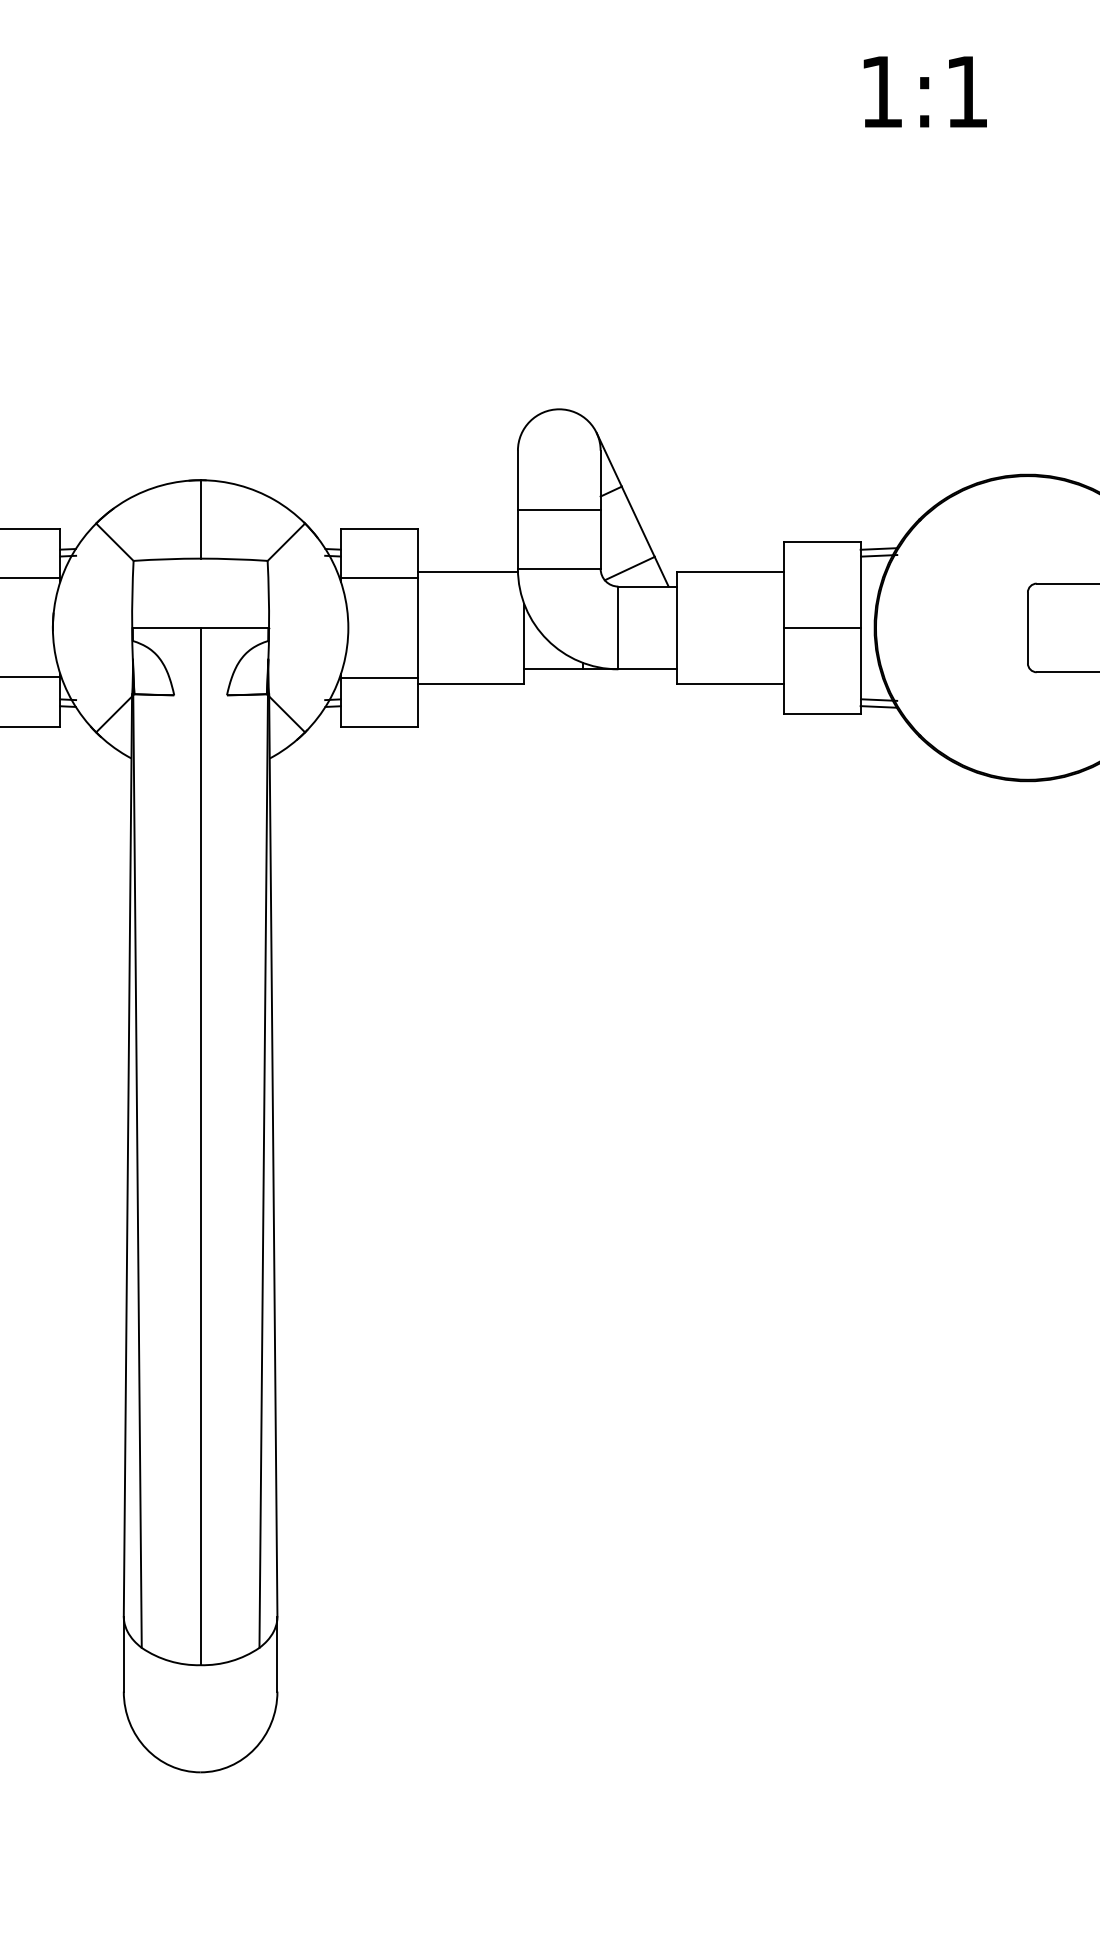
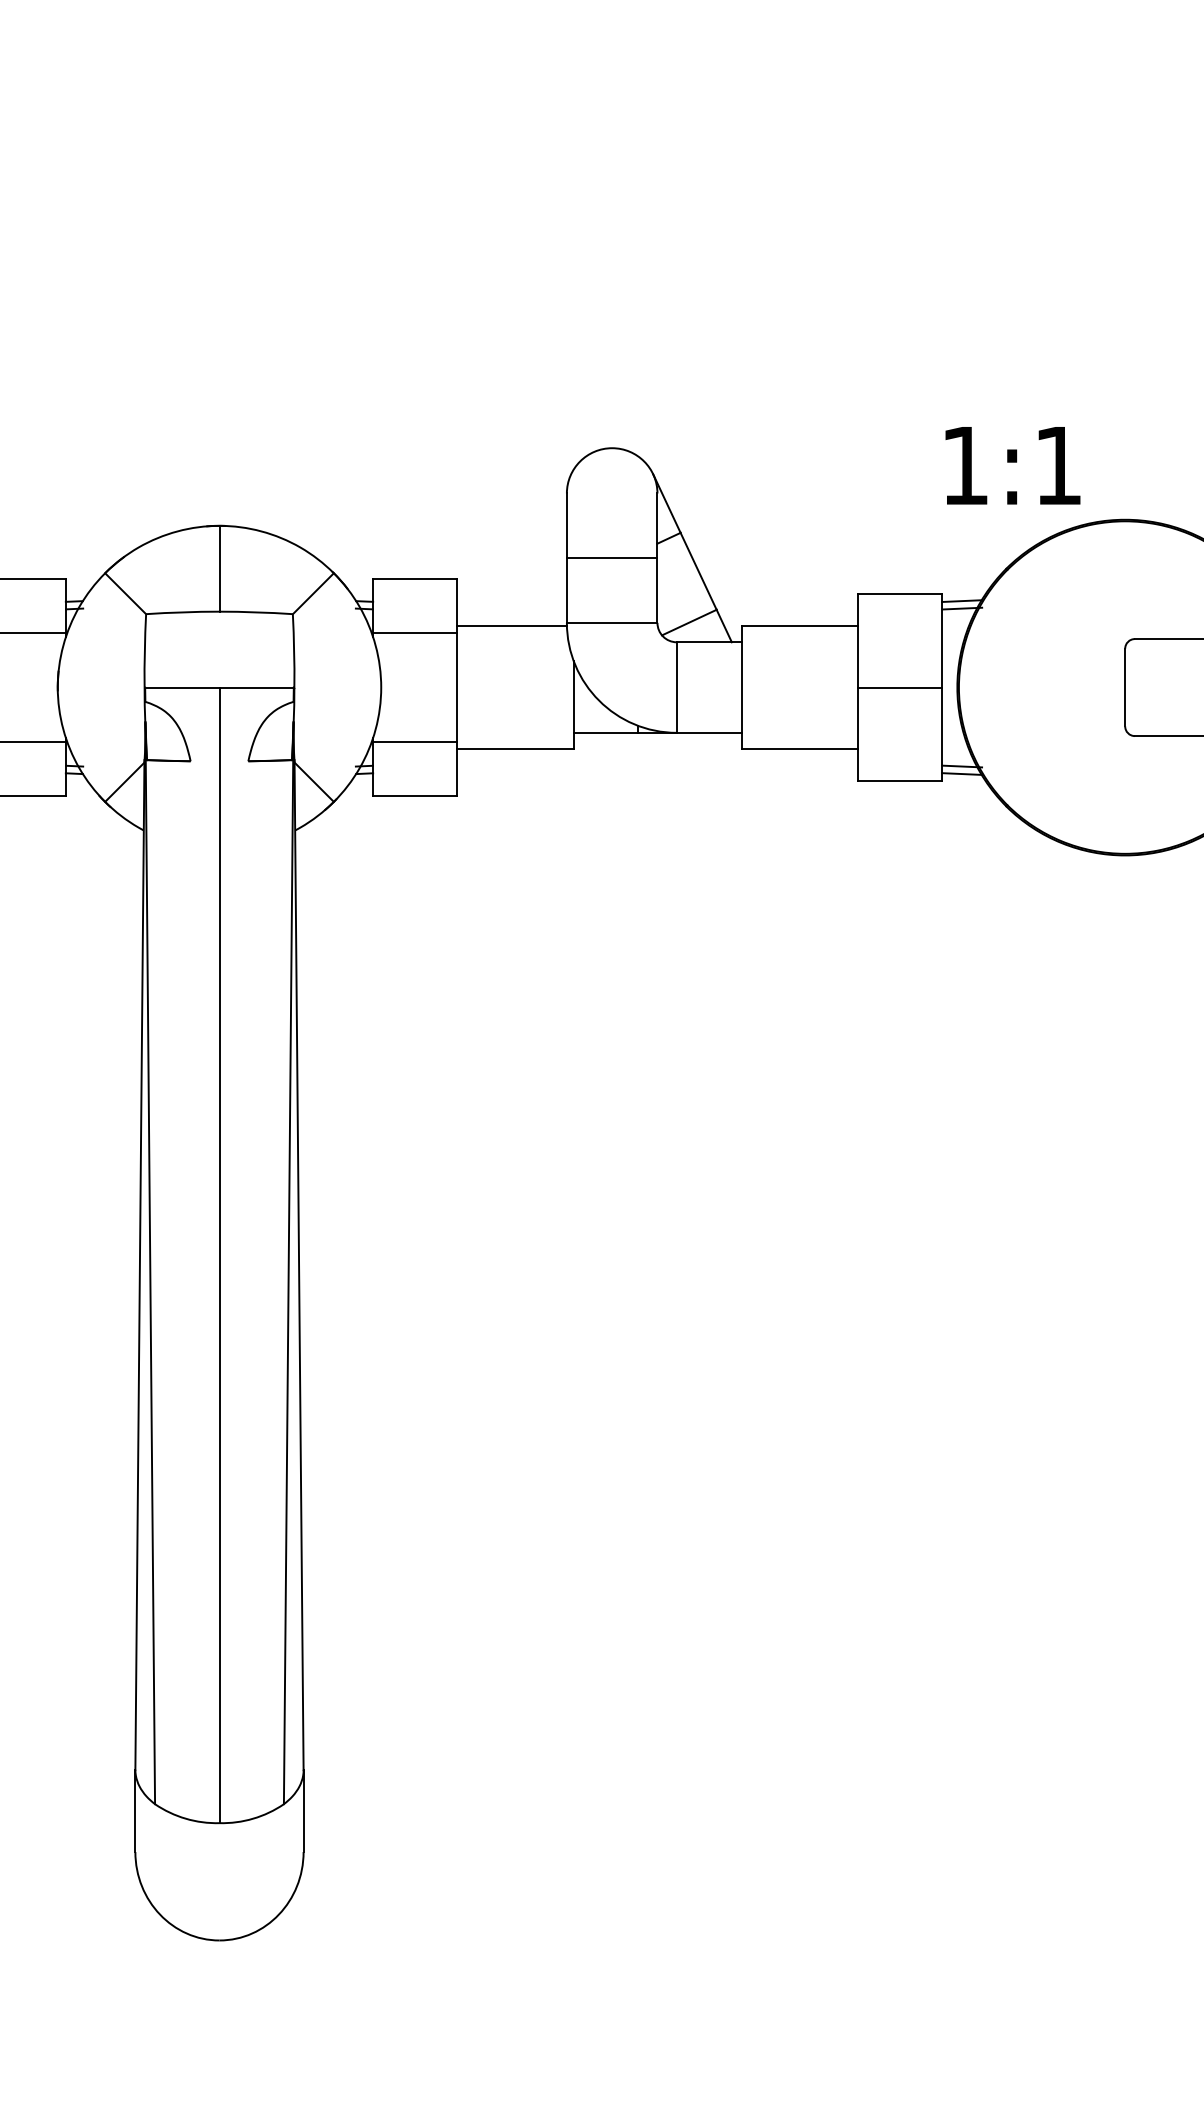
text: (924, 91) -> (1012, 465), moved

